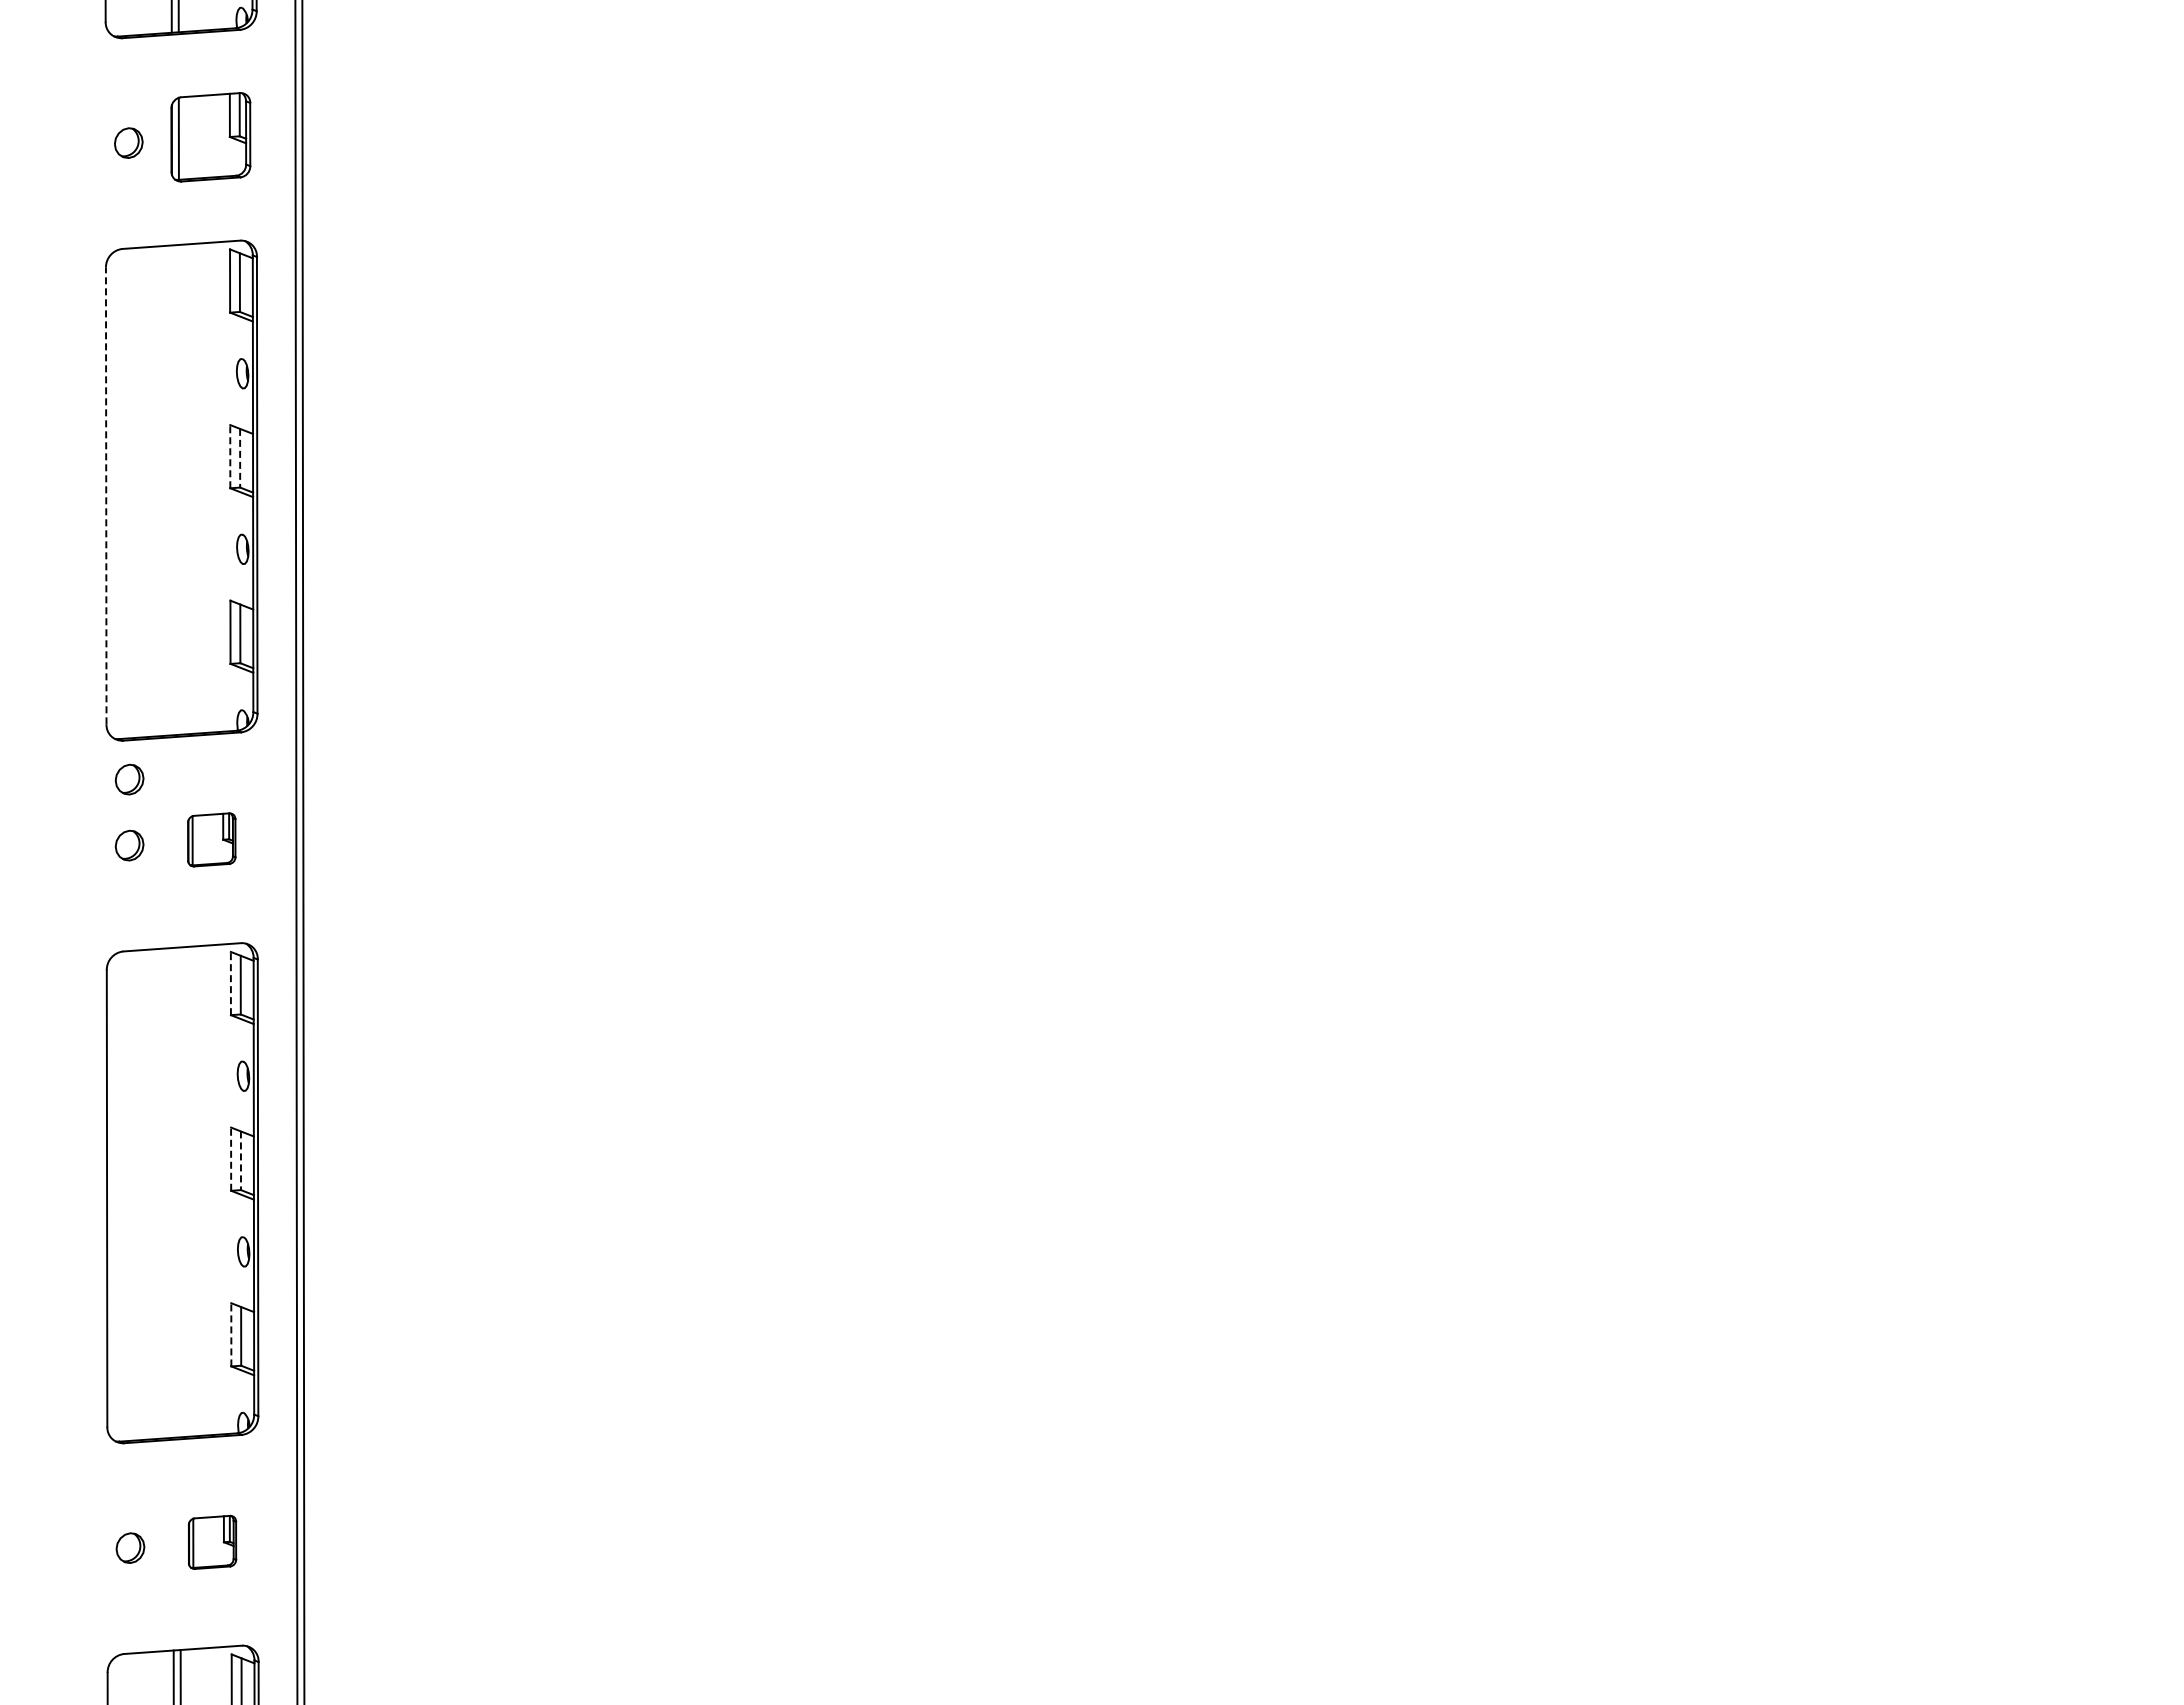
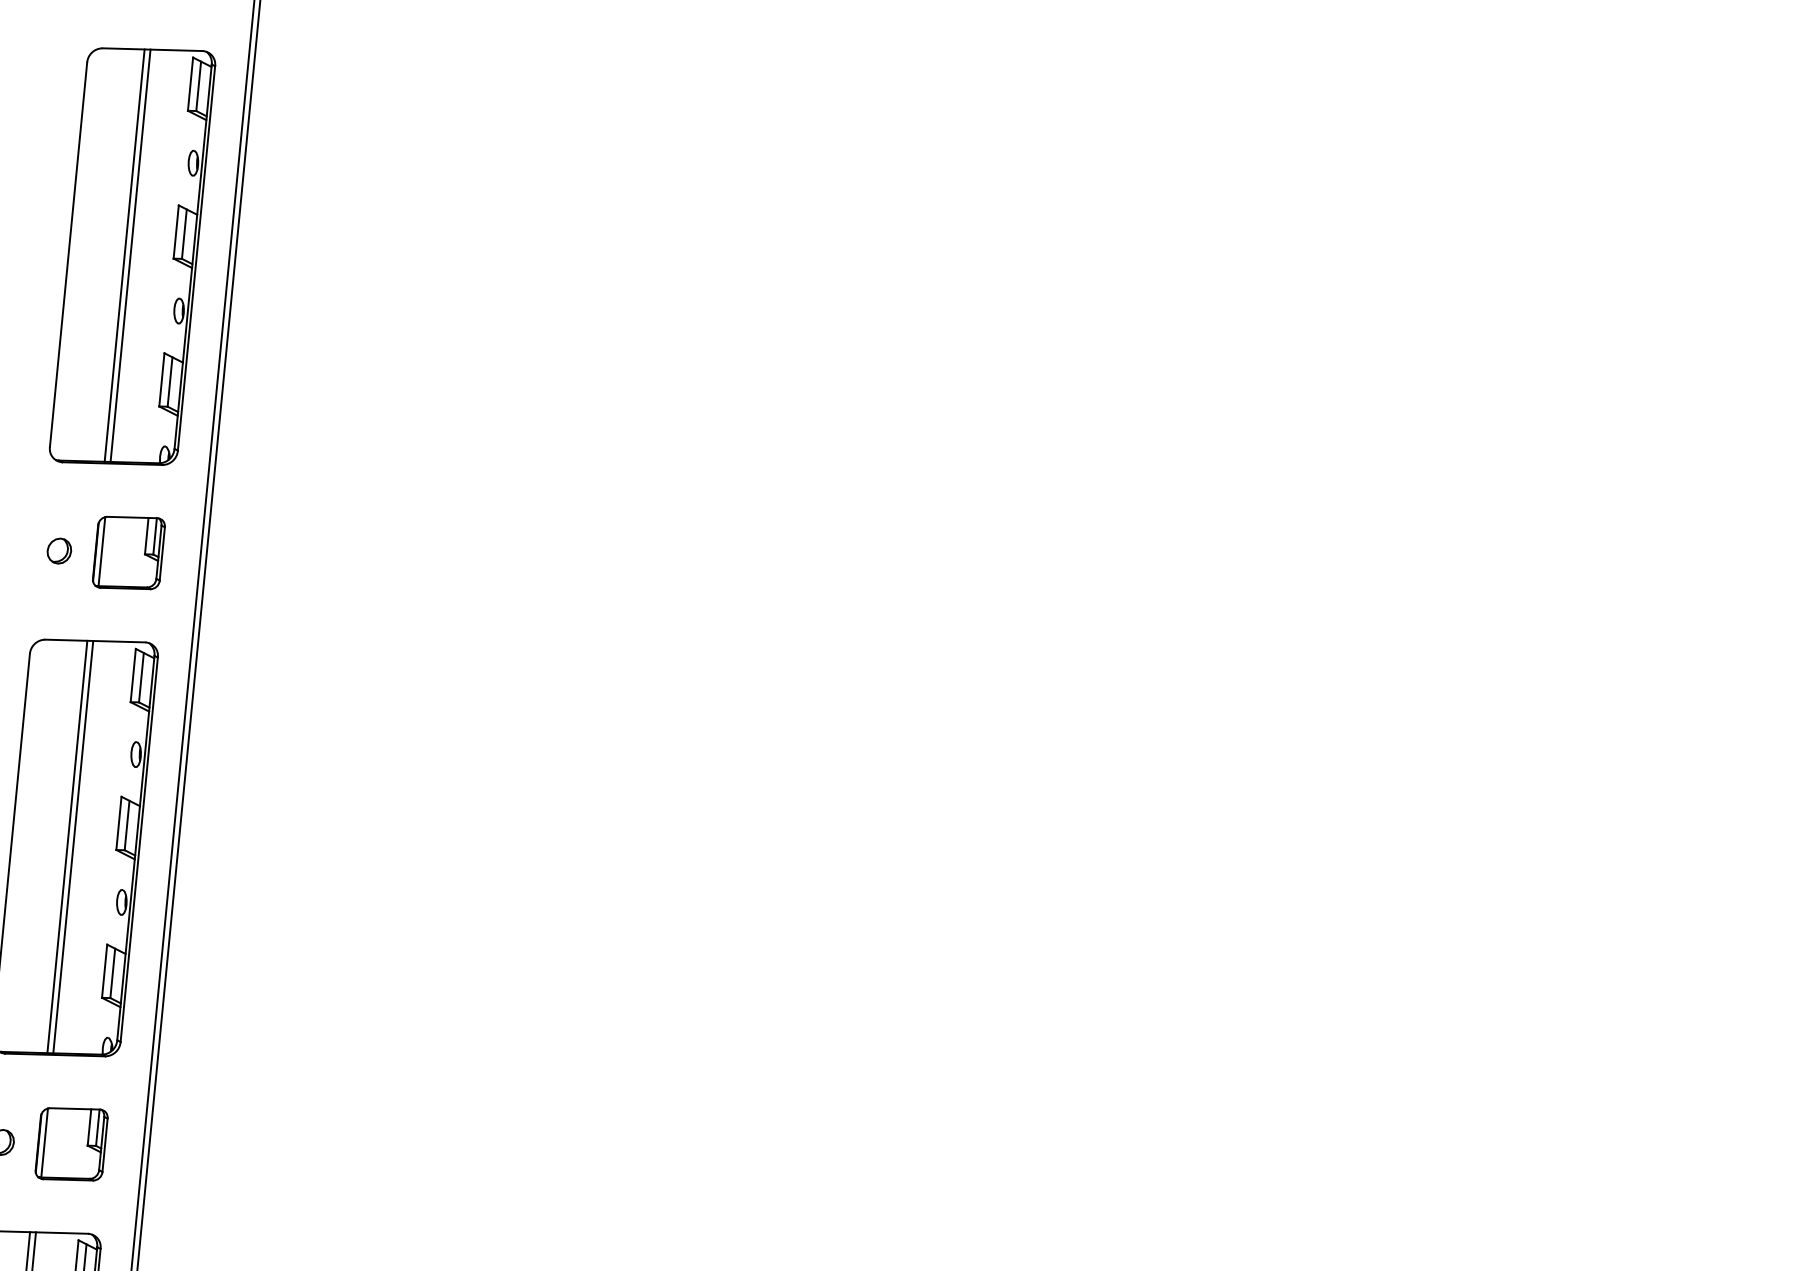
line: (230, 456) -> (176, 231), dashed -> solid
line: (240, 458) -> (184, 234), dashed -> solid
line: (179, 489) -> (130, 255), added
line: (172, 490) -> (124, 255), added
line: (106, 495) -> (68, 254), dashed -> solid
part: (129, 779) -> (64, 495), removed
part: (211, 839) -> (128, 552), size x1.67
line: (230, 983) -> (132, 675), dashed -> solid
line: (231, 1159) -> (119, 823), dashed -> solid
line: (240, 1161) -> (126, 826), dashed -> solid
line: (172, 1192) -> (66, 846), added
line: (179, 1192) -> (72, 847), added
line: (231, 1334) -> (104, 970), dashed -> solid
part: (212, 1542) -> (71, 1144), size x1.67

